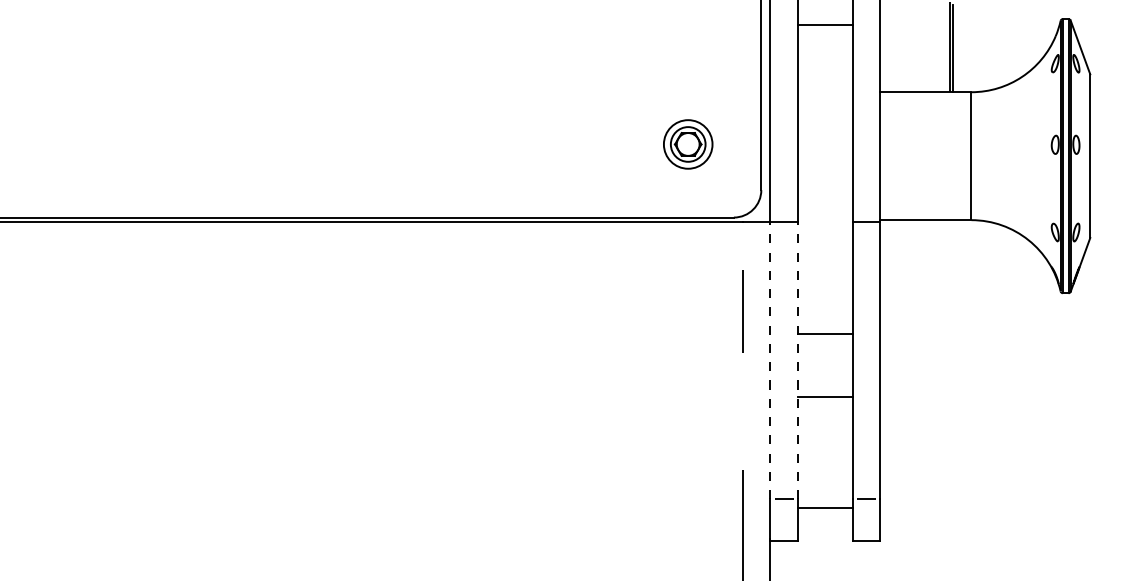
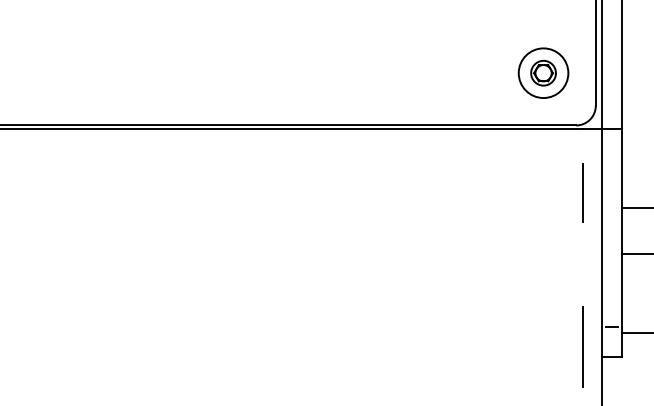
circle: (687, 144) -> (543, 73), size x1.43
line: (770, 360) -> (602, 227), dashed -> solid
line: (797, 360) -> (621, 227), dashed -> solid

